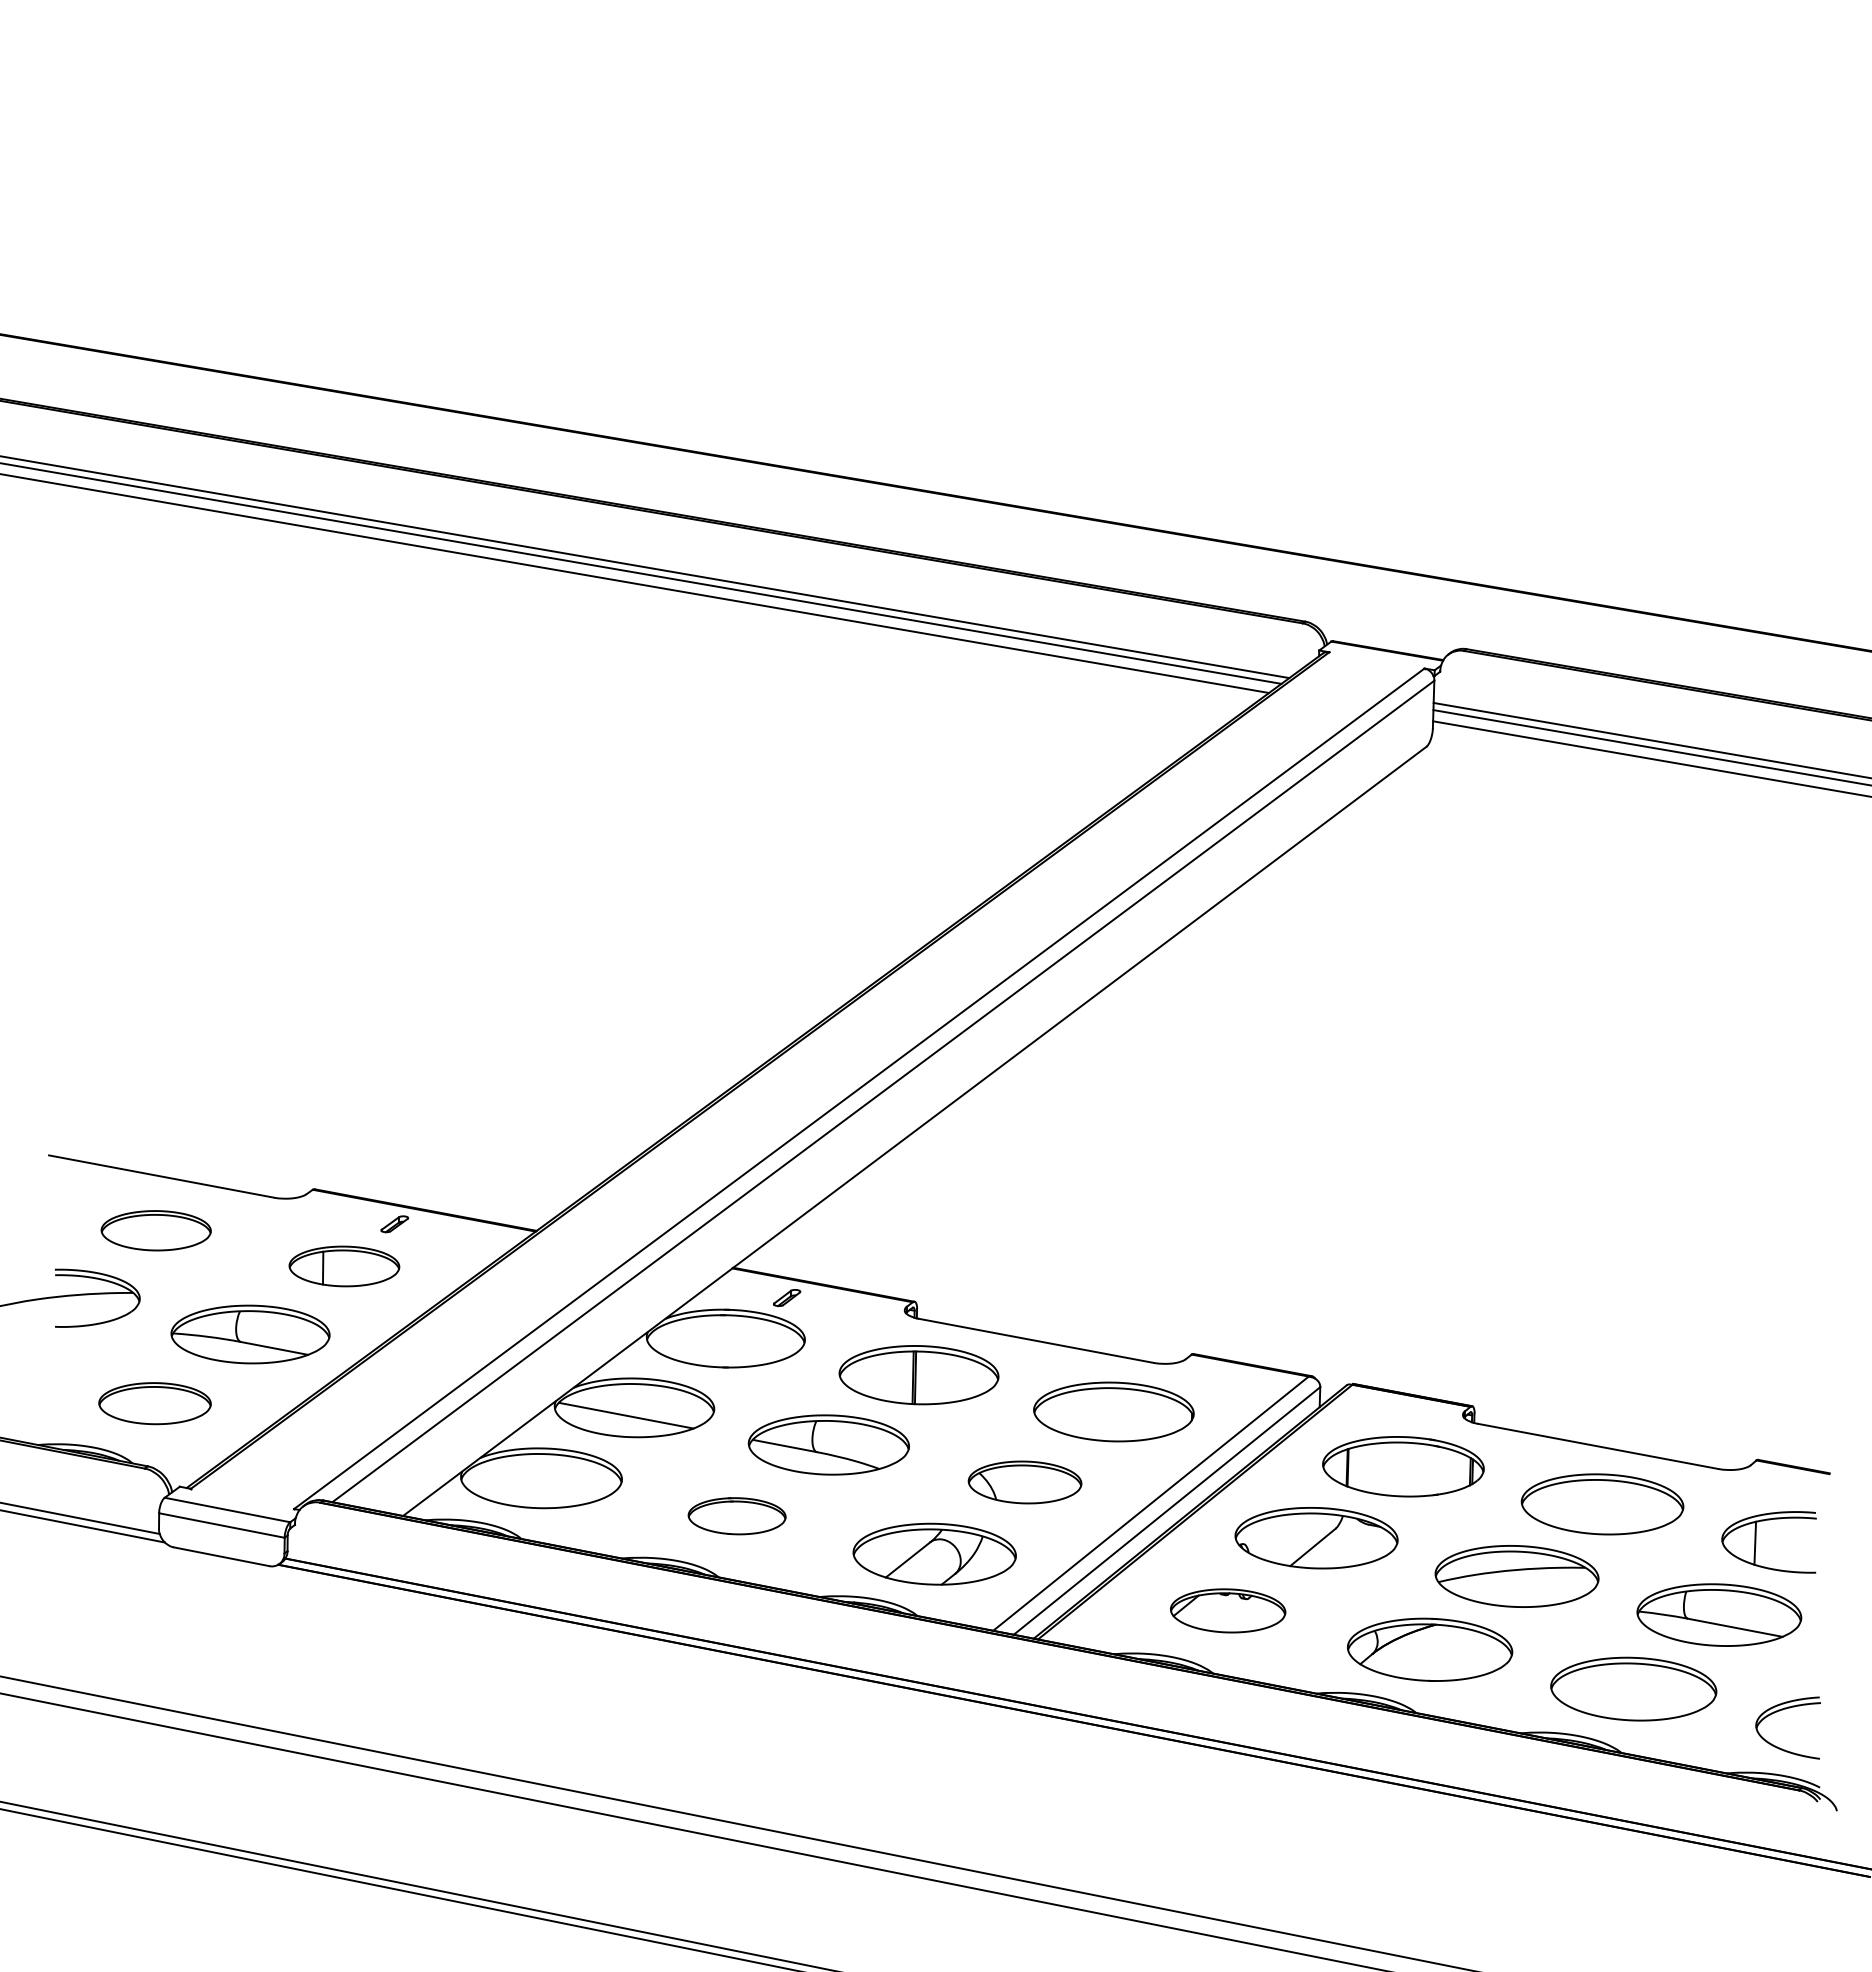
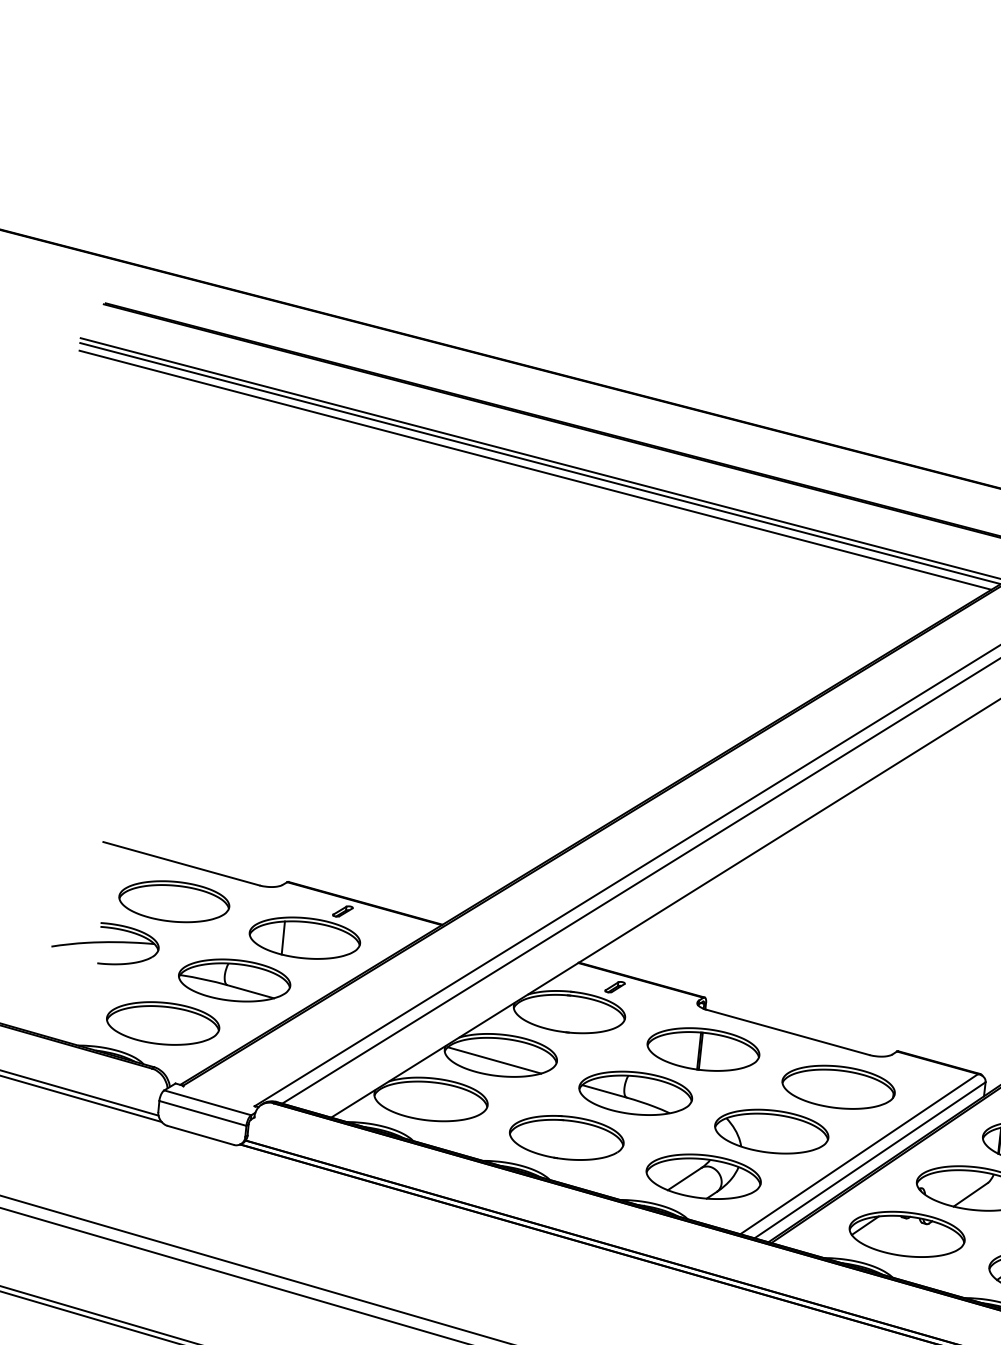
part: (156, 1230) -> (174, 901), size x1.43
part: (344, 1266) -> (304, 938), size x1.43
part: (154, 1403) -> (162, 1023), size x1.43
part: (1024, 1482) -> (771, 1131), size x1.43
part: (736, 1516) -> (566, 1138), size x1.67
part: (1227, 1610) -> (906, 1234), size x1.43

